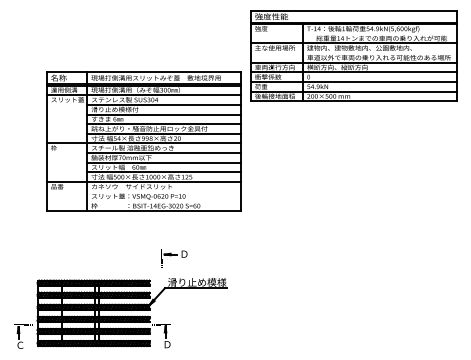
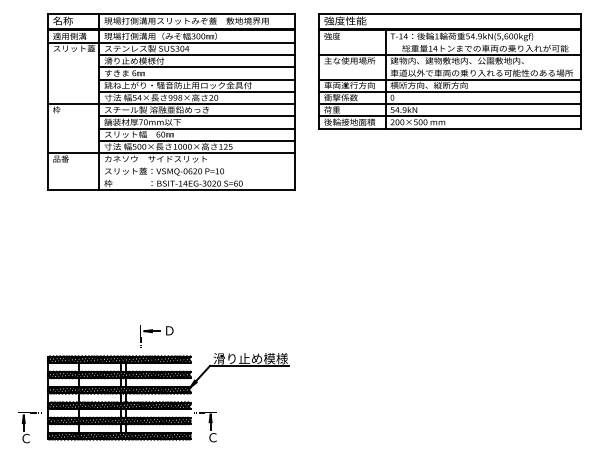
part: (144, 141) -> (171, 101), moved
part: (174, 258) -> (156, 336), moved
text: (167, 344) -> (212, 437), Ｄ -> Ｃ

